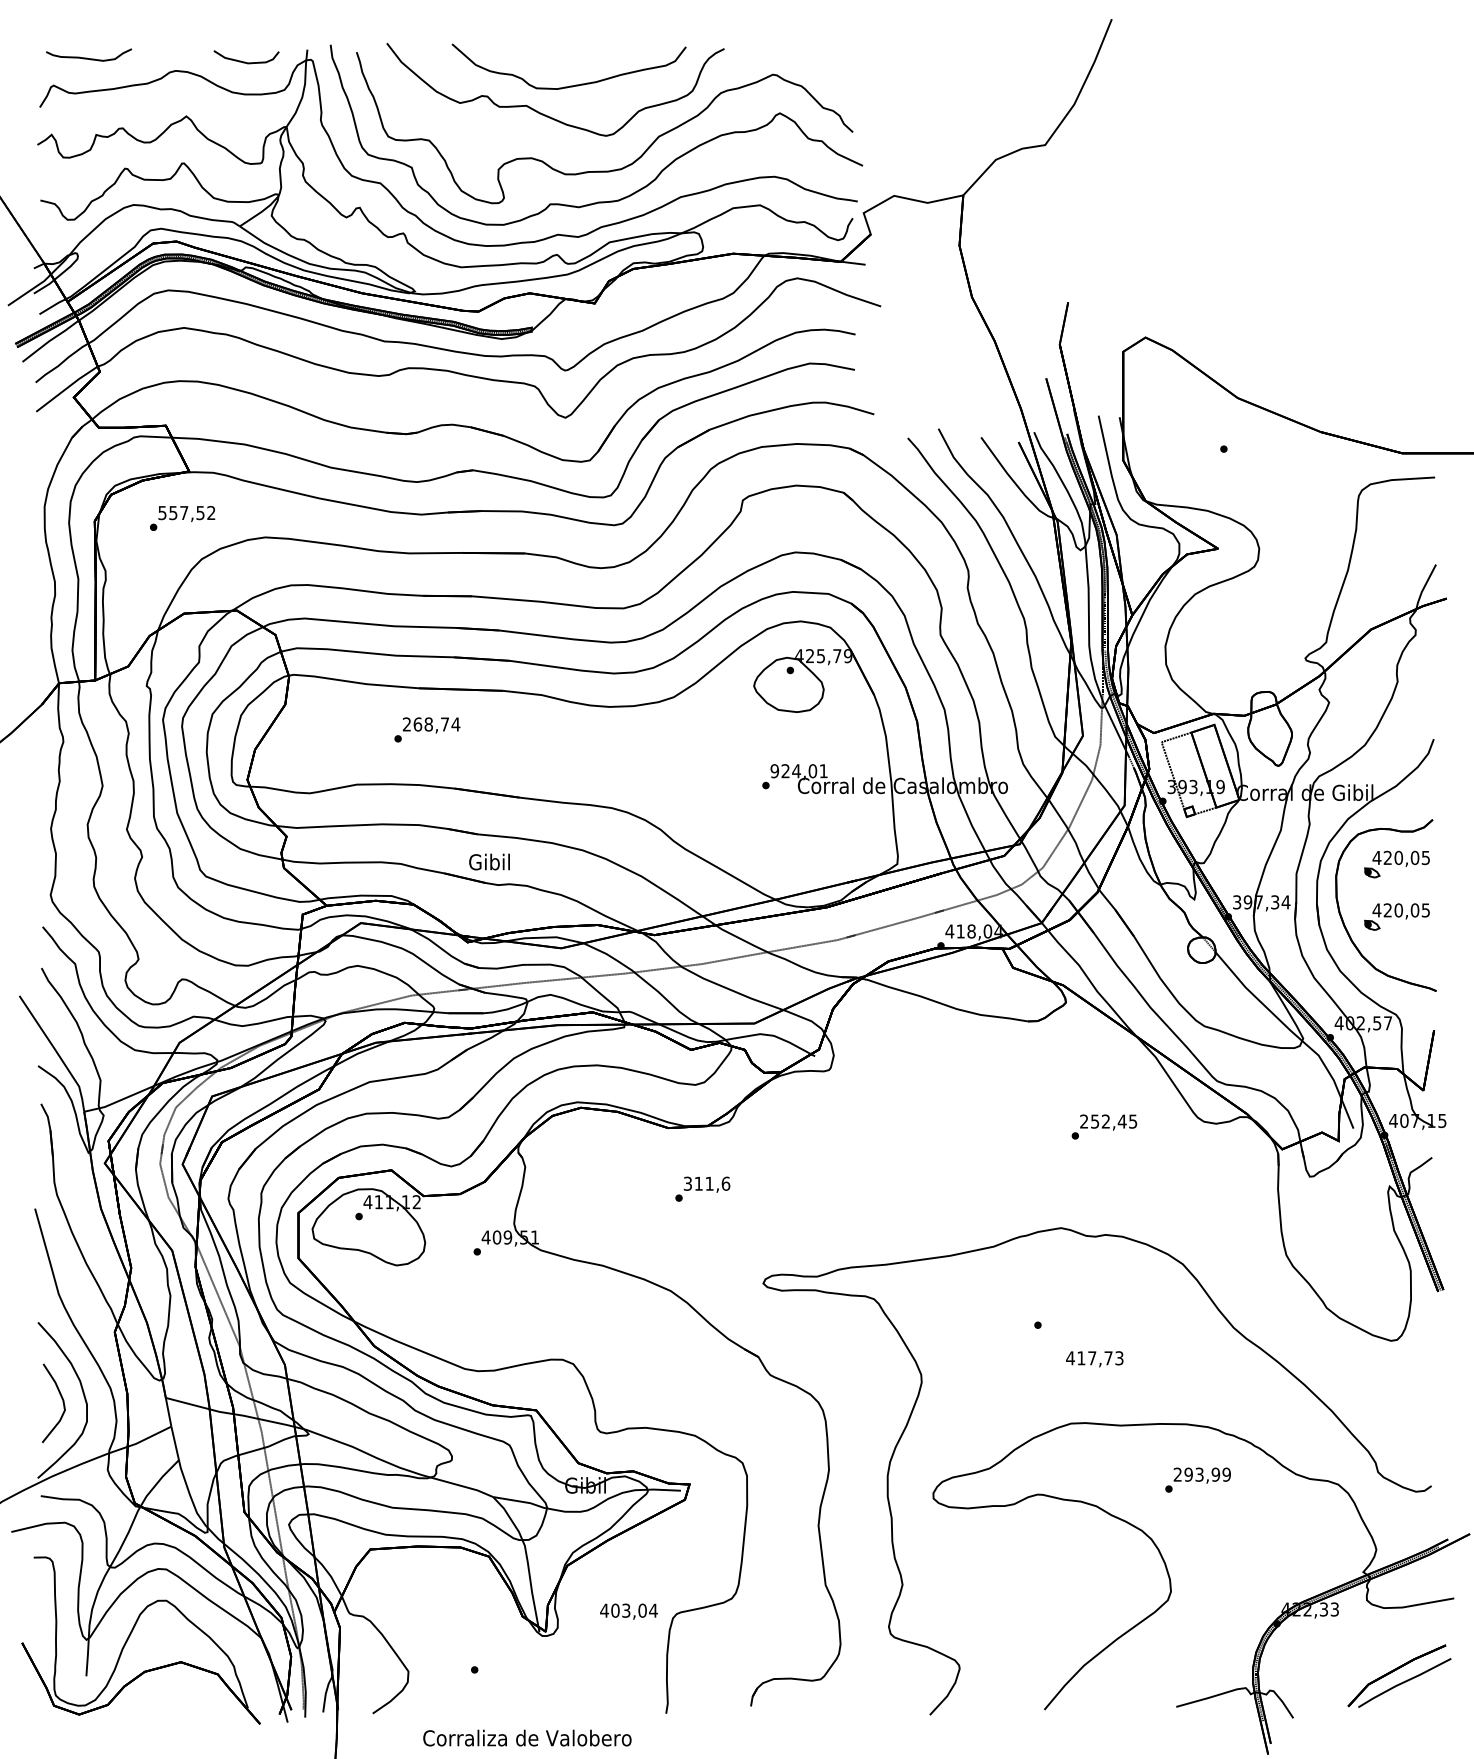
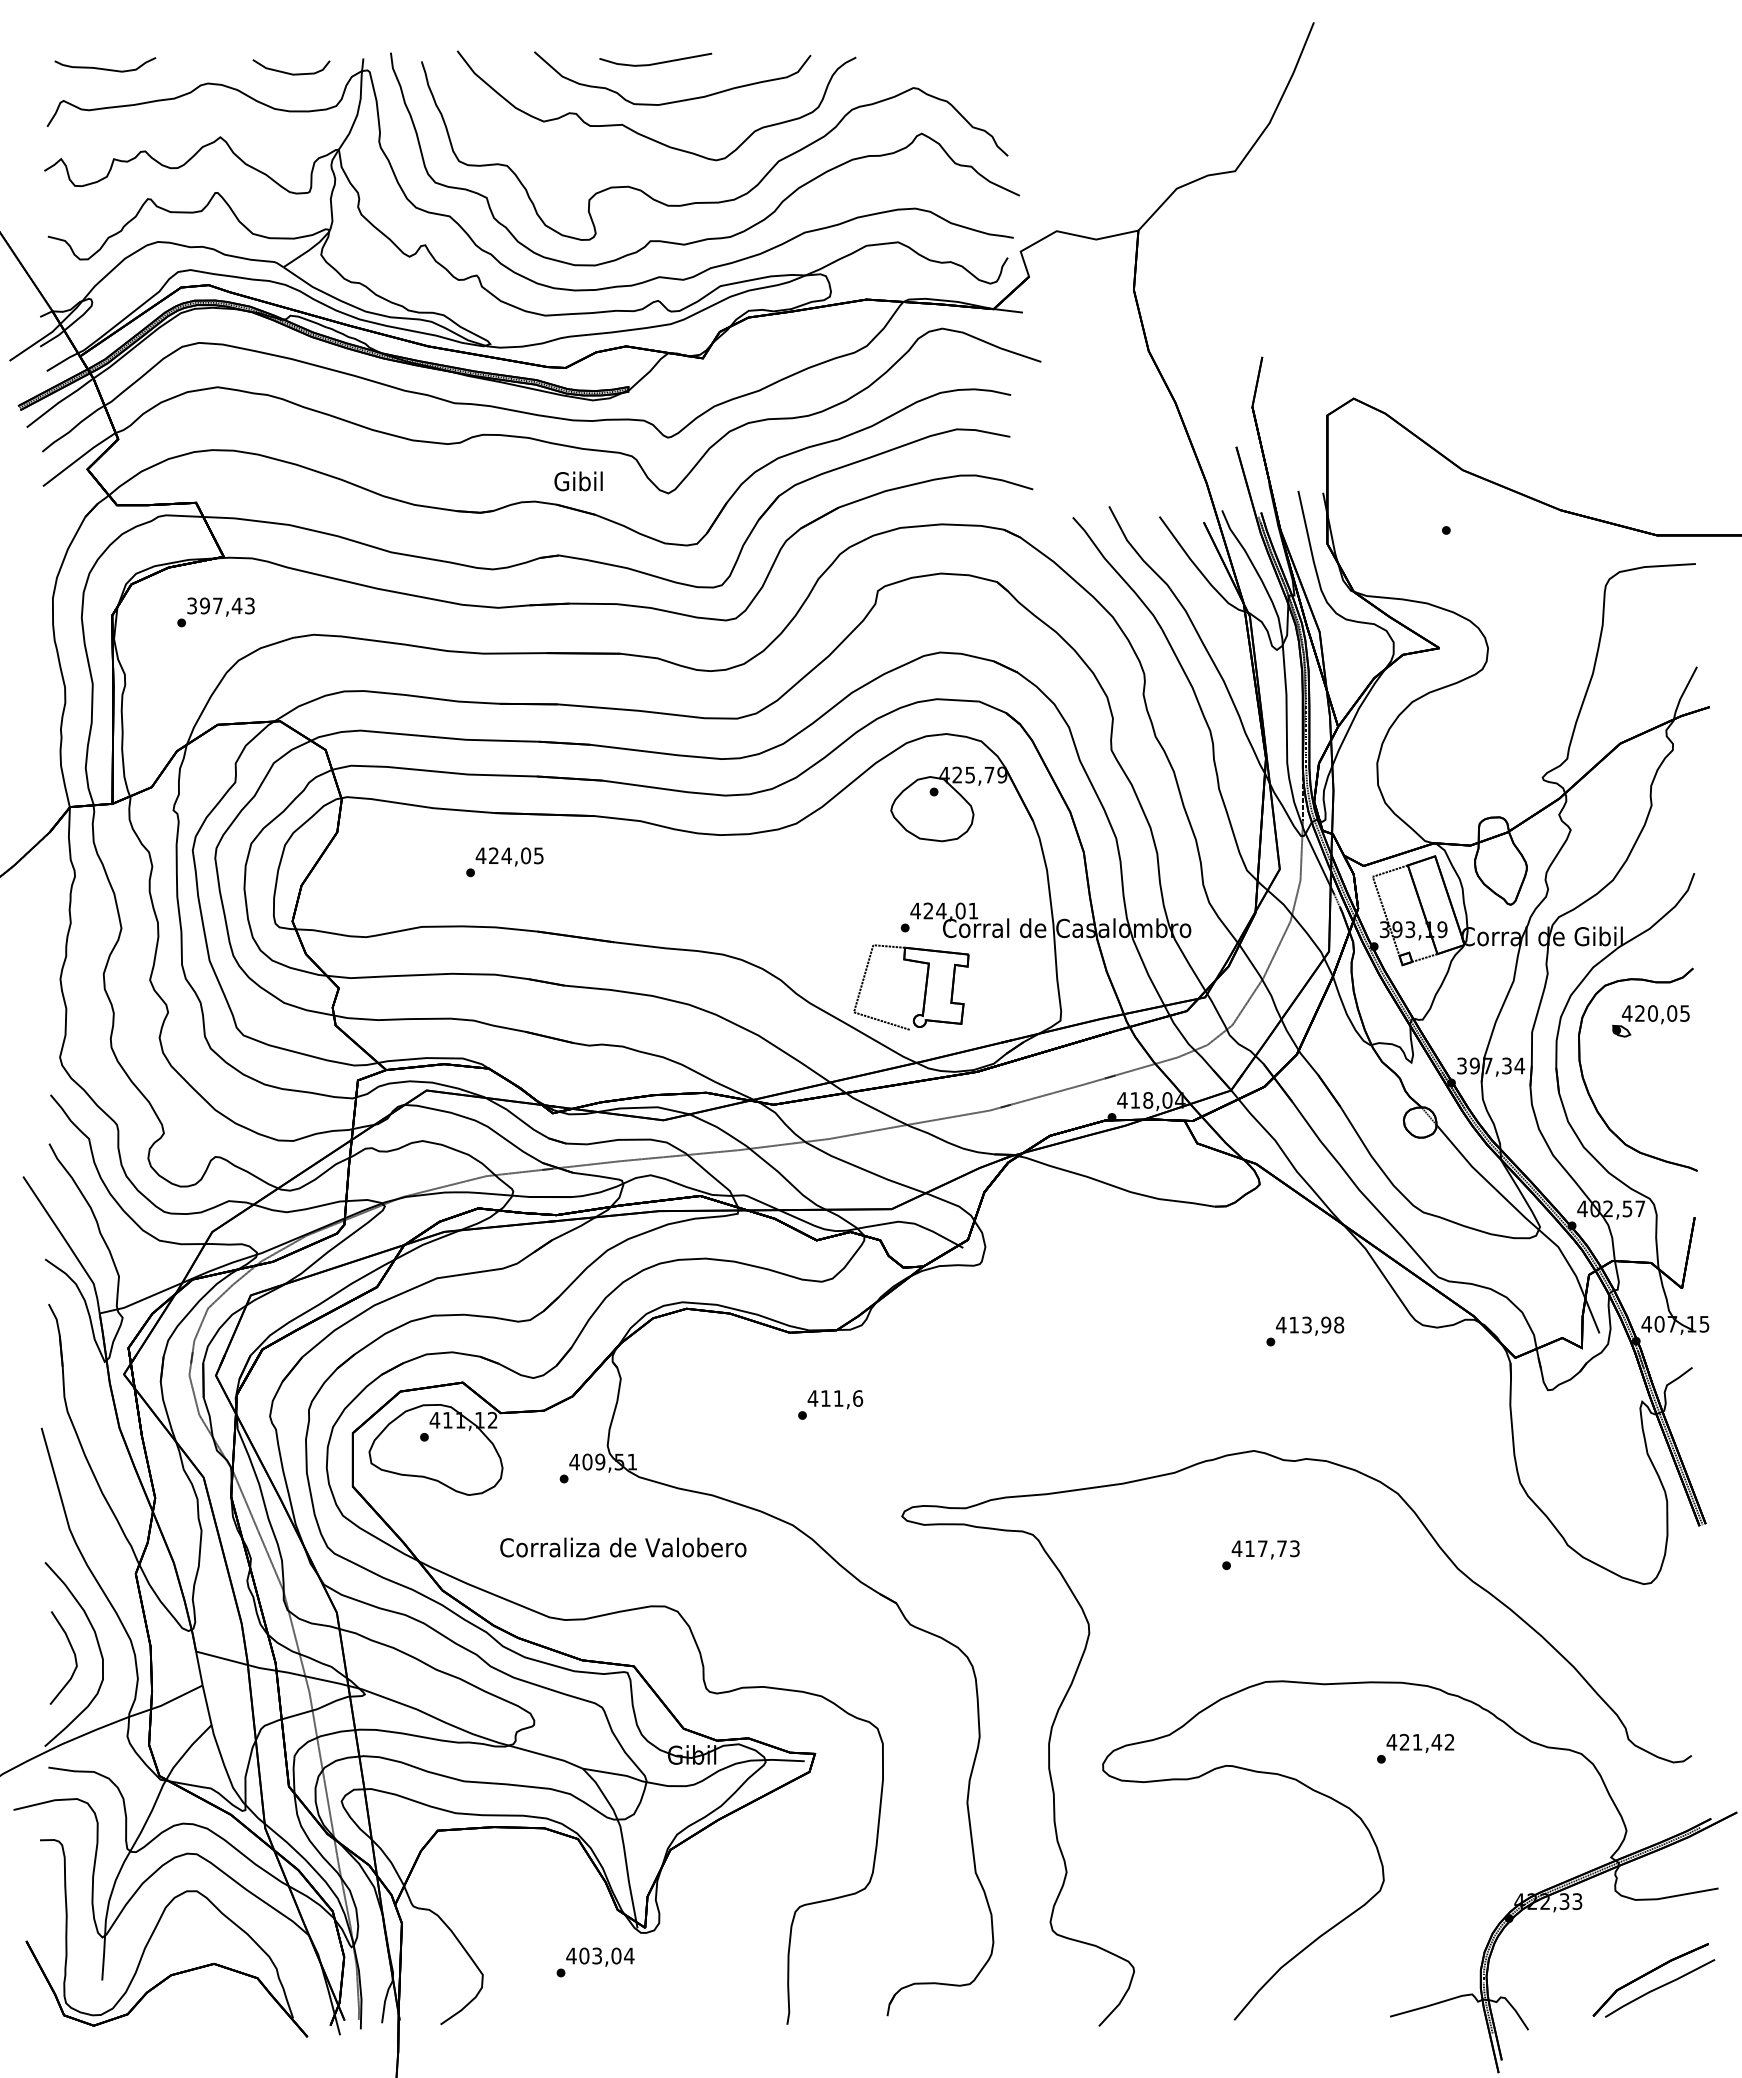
part: (554, 50) -> (655, 59), added
text: (186, 512) -> (220, 605), 557,52 -> 397,43
text: (431, 724) -> (509, 855), 268,74 -> 424,05
text: (774, 770) -> (915, 910), 924,01 -> 424,01
part: (782, 838) -> (924, 990), added
text: (489, 862) -> (578, 481), moved
part: (1396, 917) -> (1650, 1083), removed
text: (1108, 1121) -> (1310, 1324), 252,45 -> 413,98
text: (687, 1183) -> (812, 1398), 311,6 -> 411,6
text: (1094, 1358) -> (1265, 1549), moved
text: (1202, 1474) -> (1420, 1741), 293,99 -> 421,42
text: (629, 1611) -> (600, 1956), moved
text: (527, 1738) -> (623, 1547), moved

